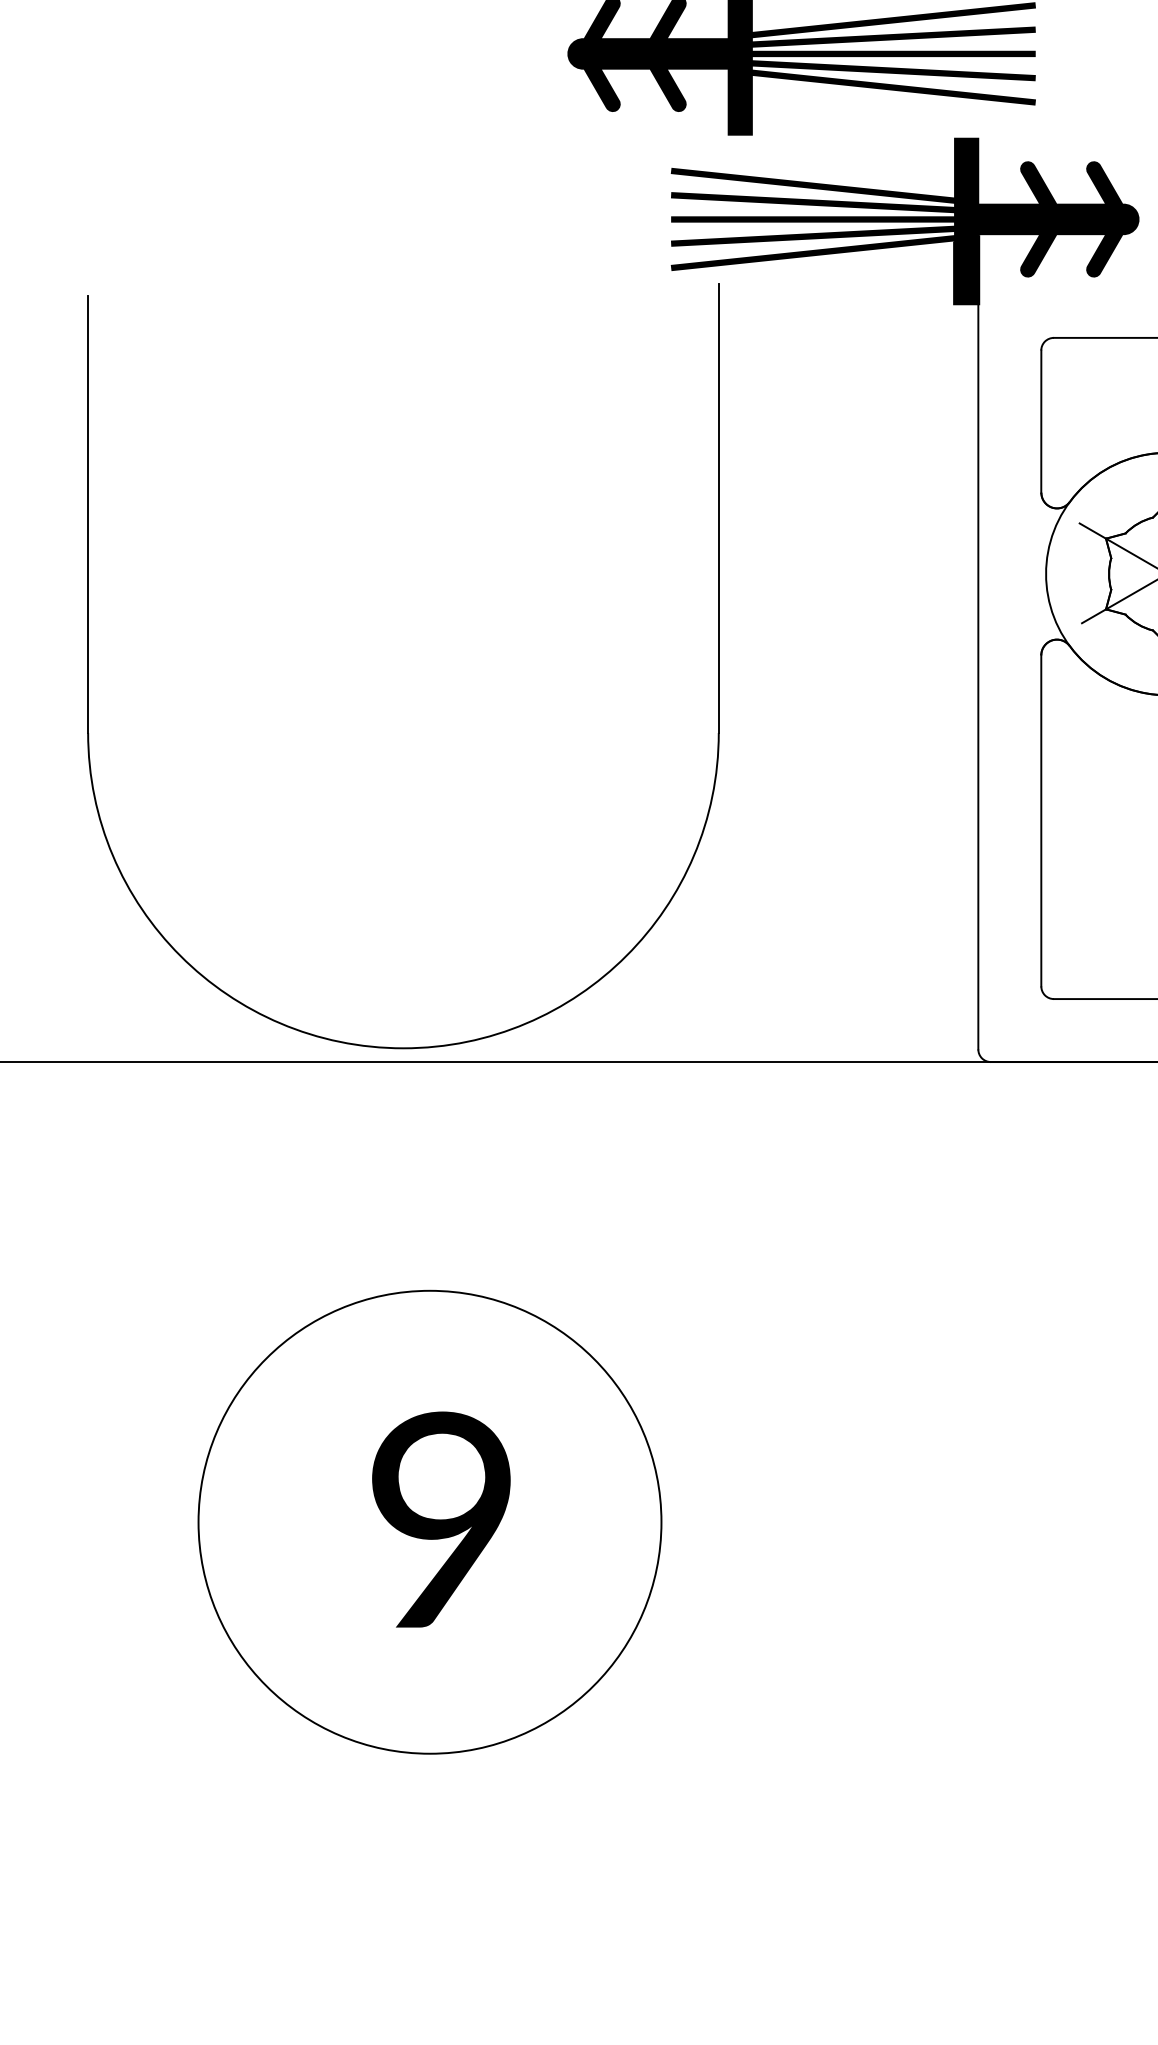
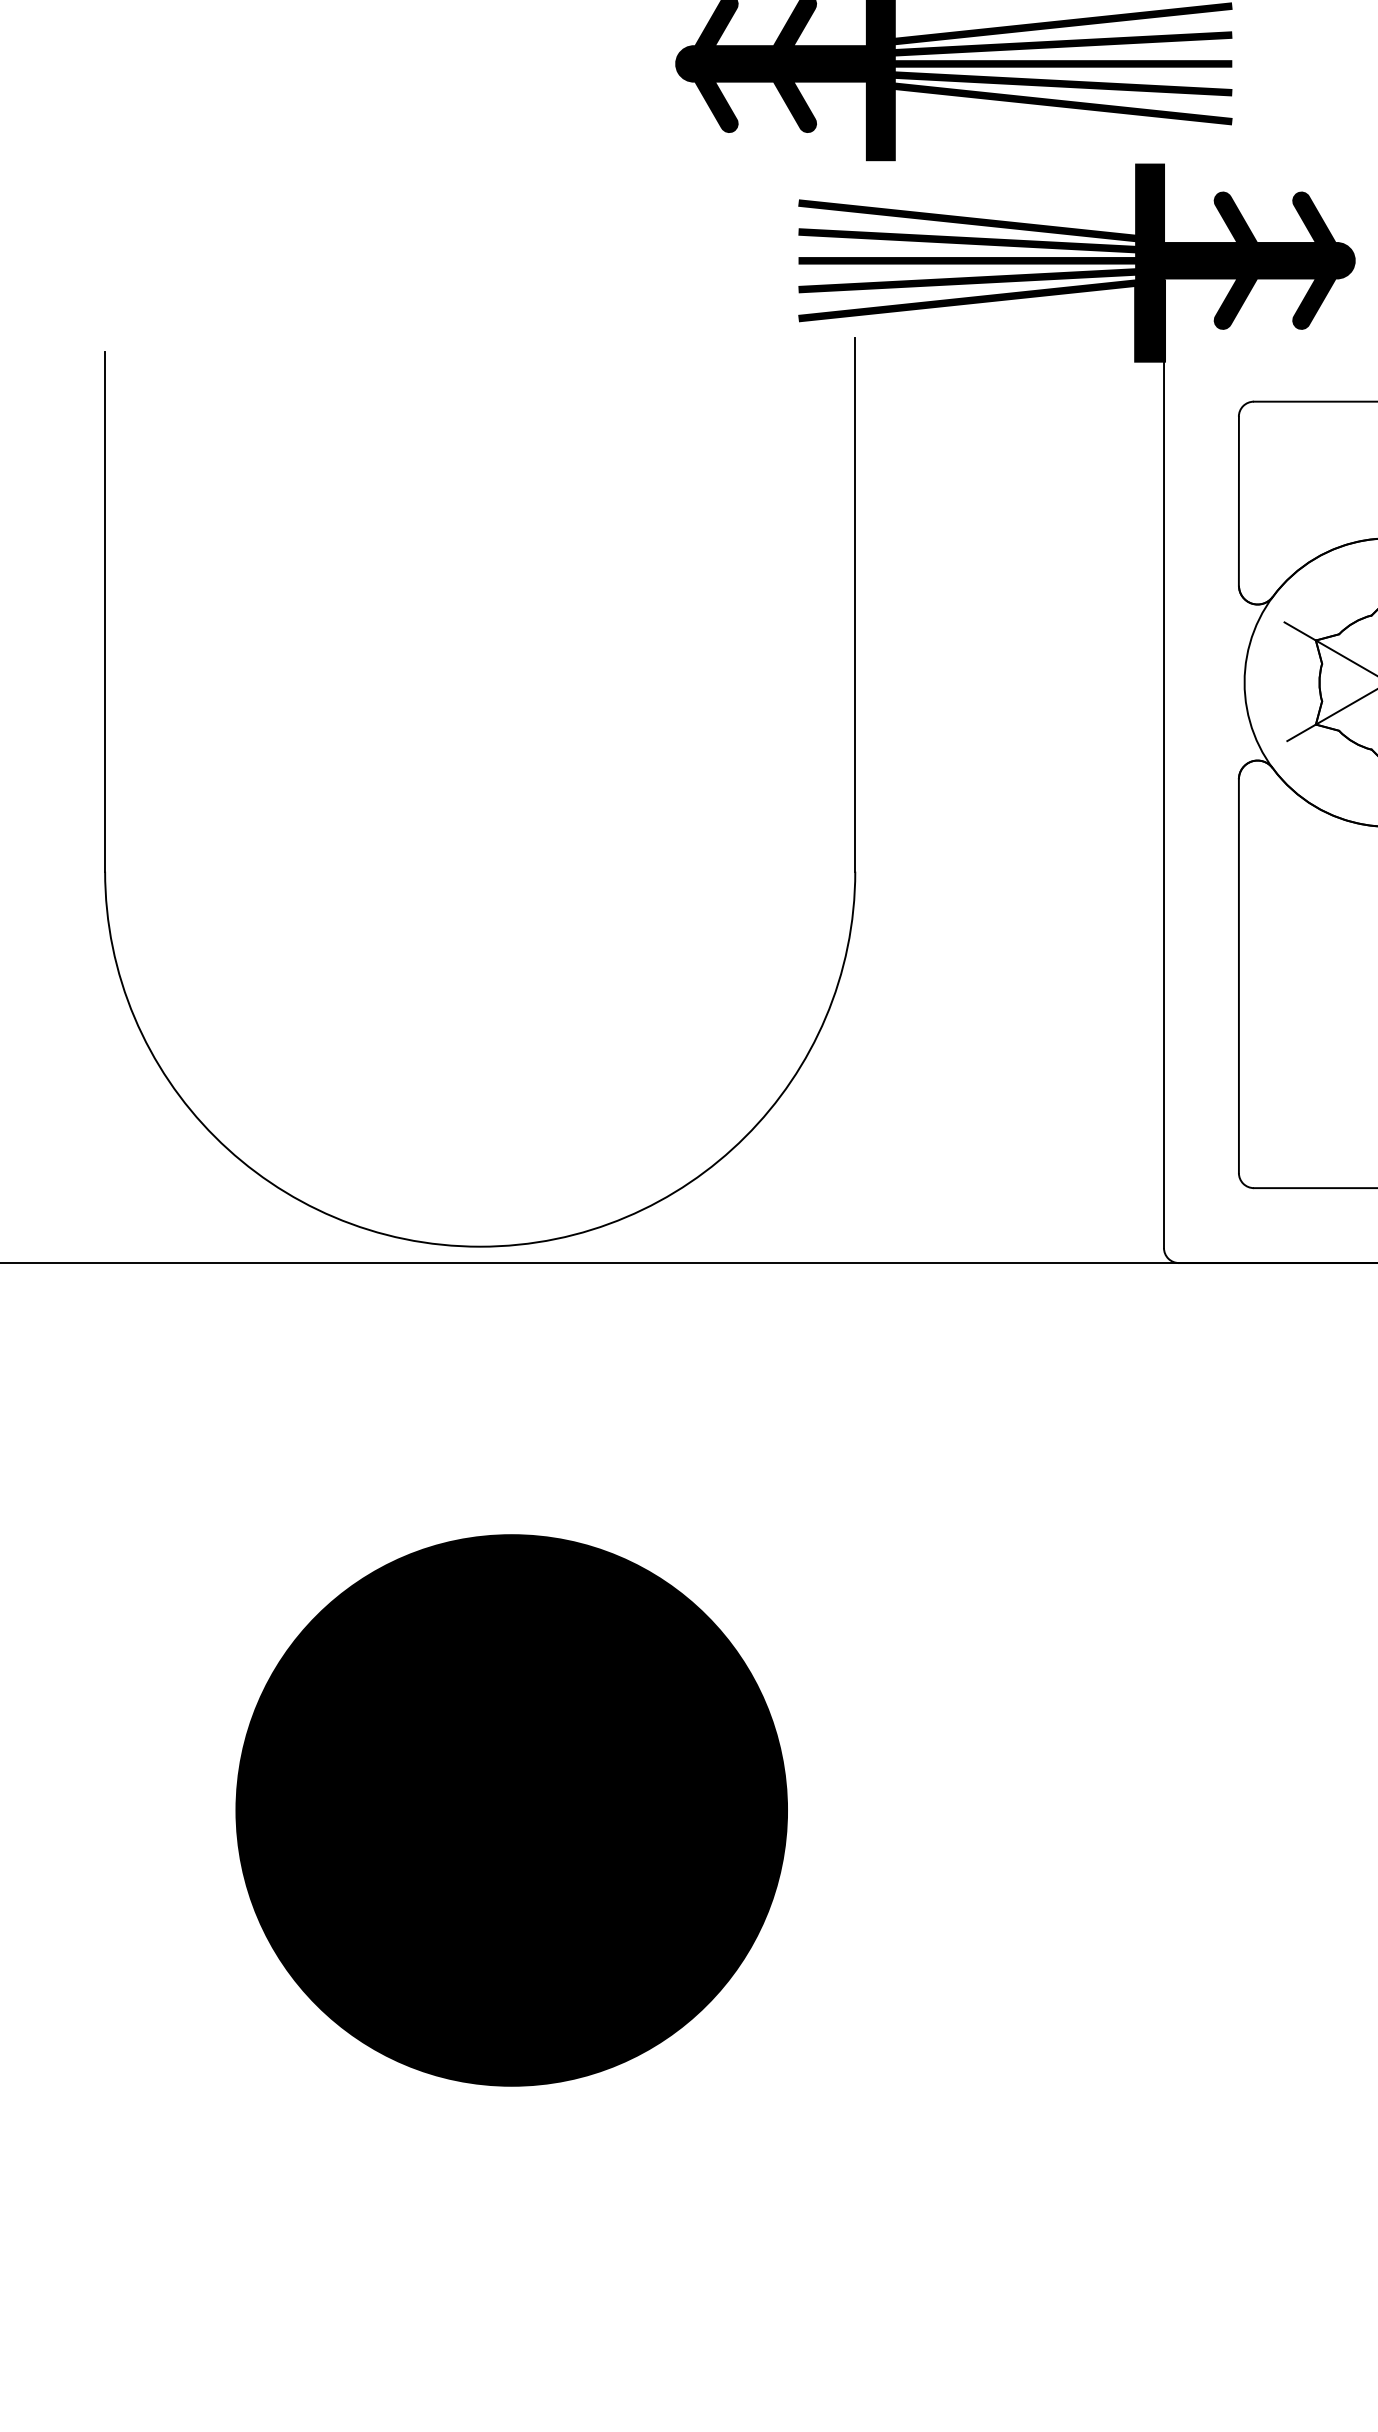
fill: (429, 1522) -> (511, 1810), added

